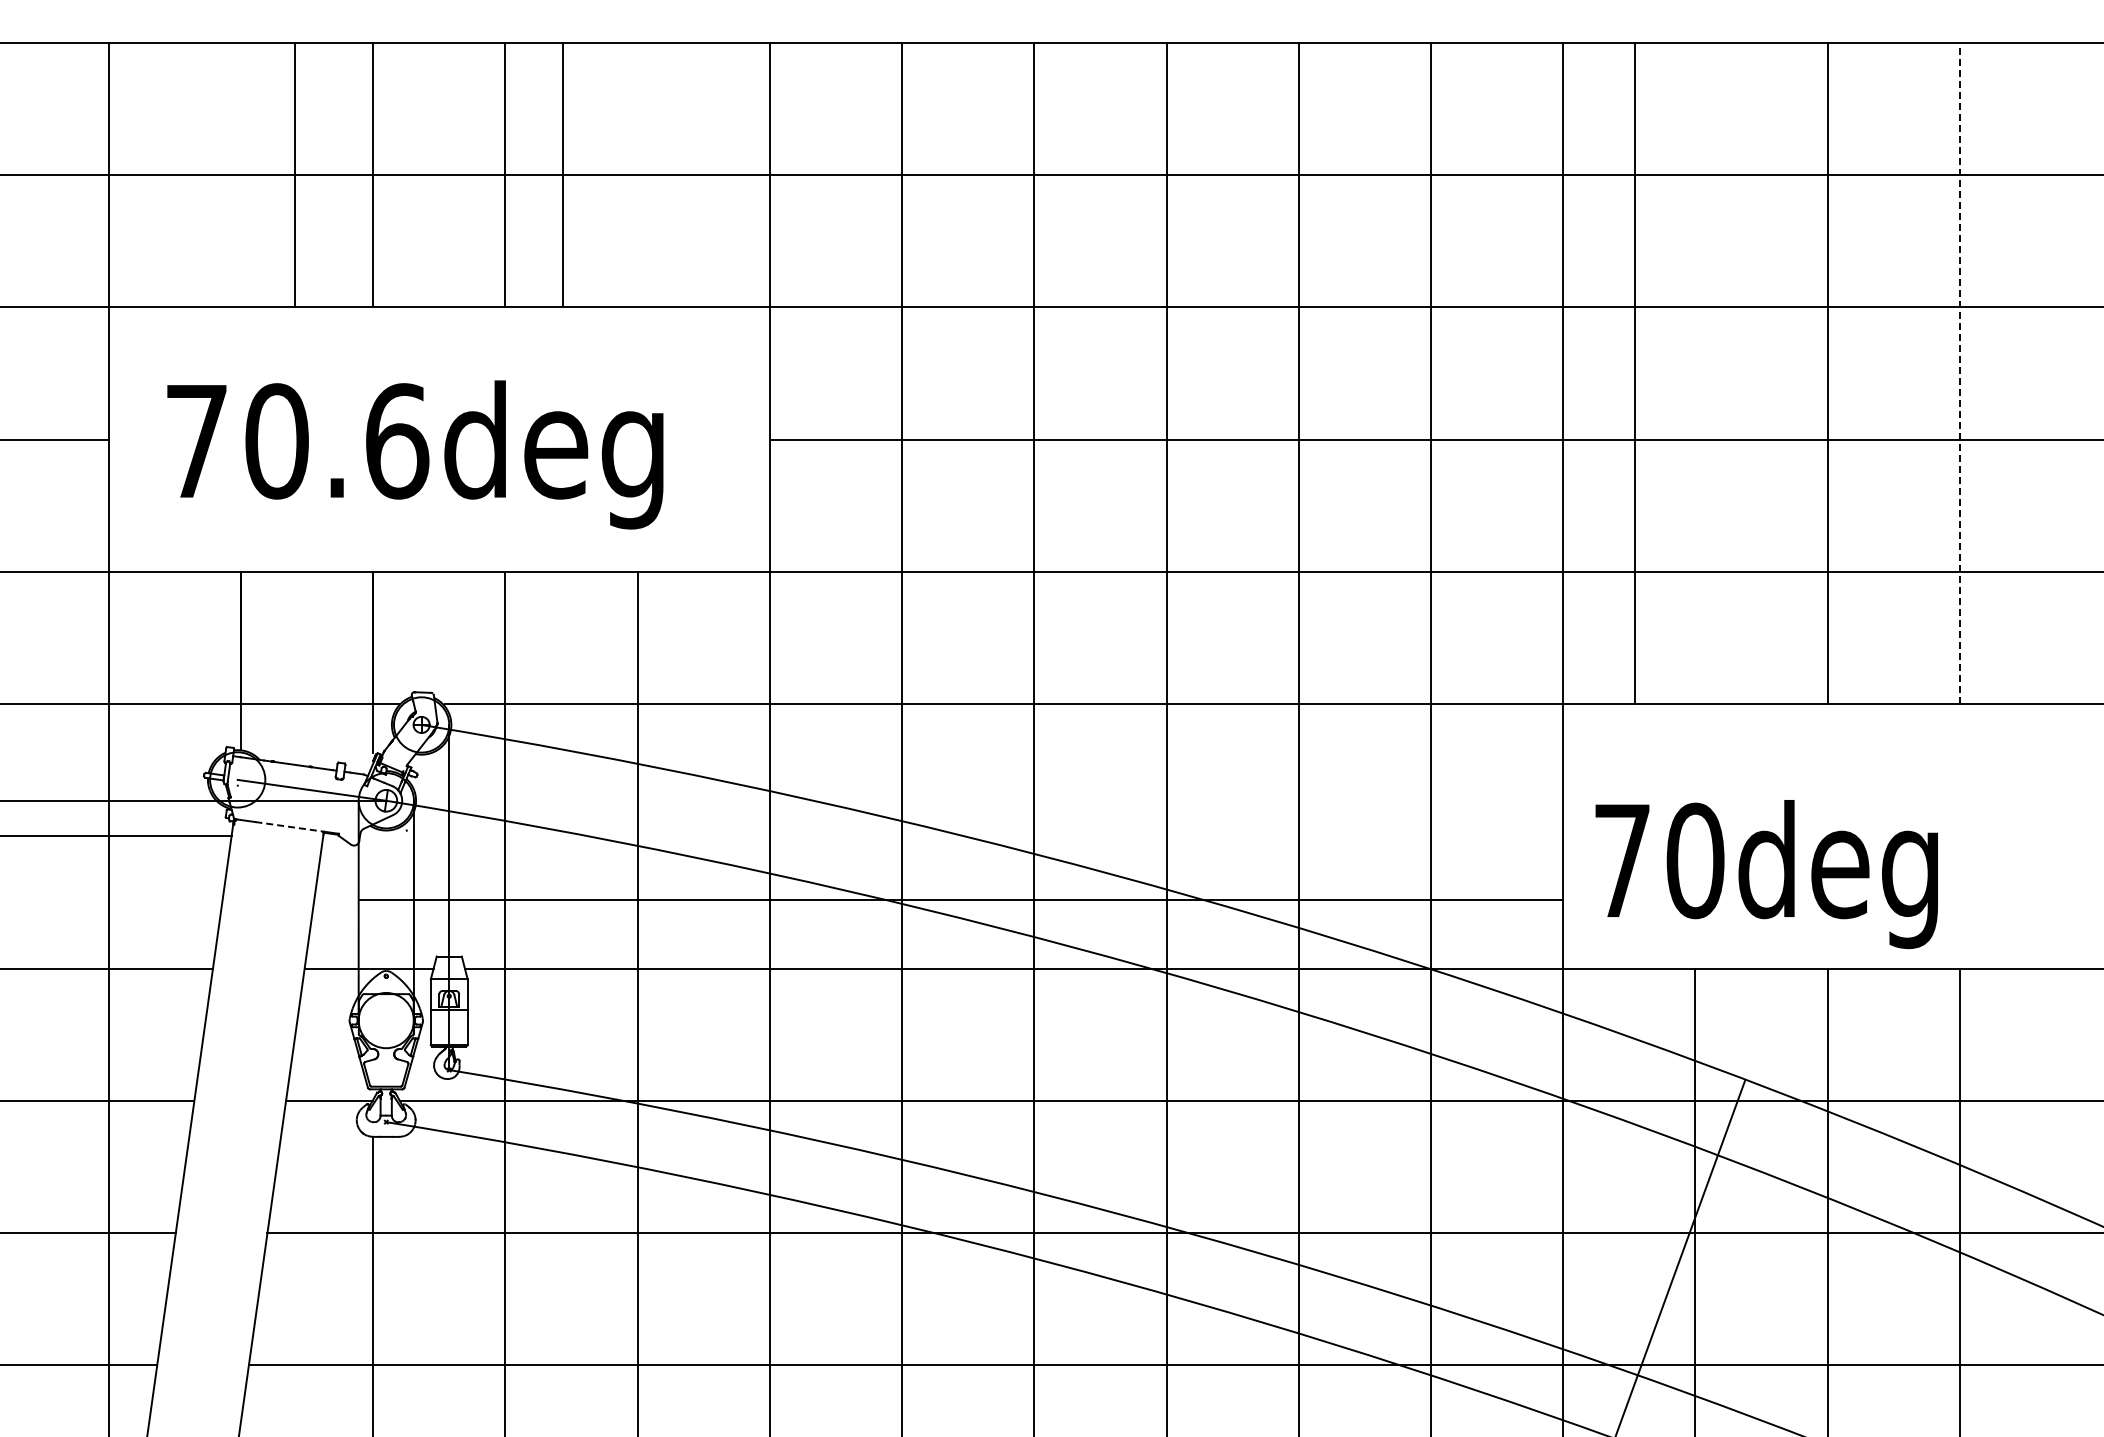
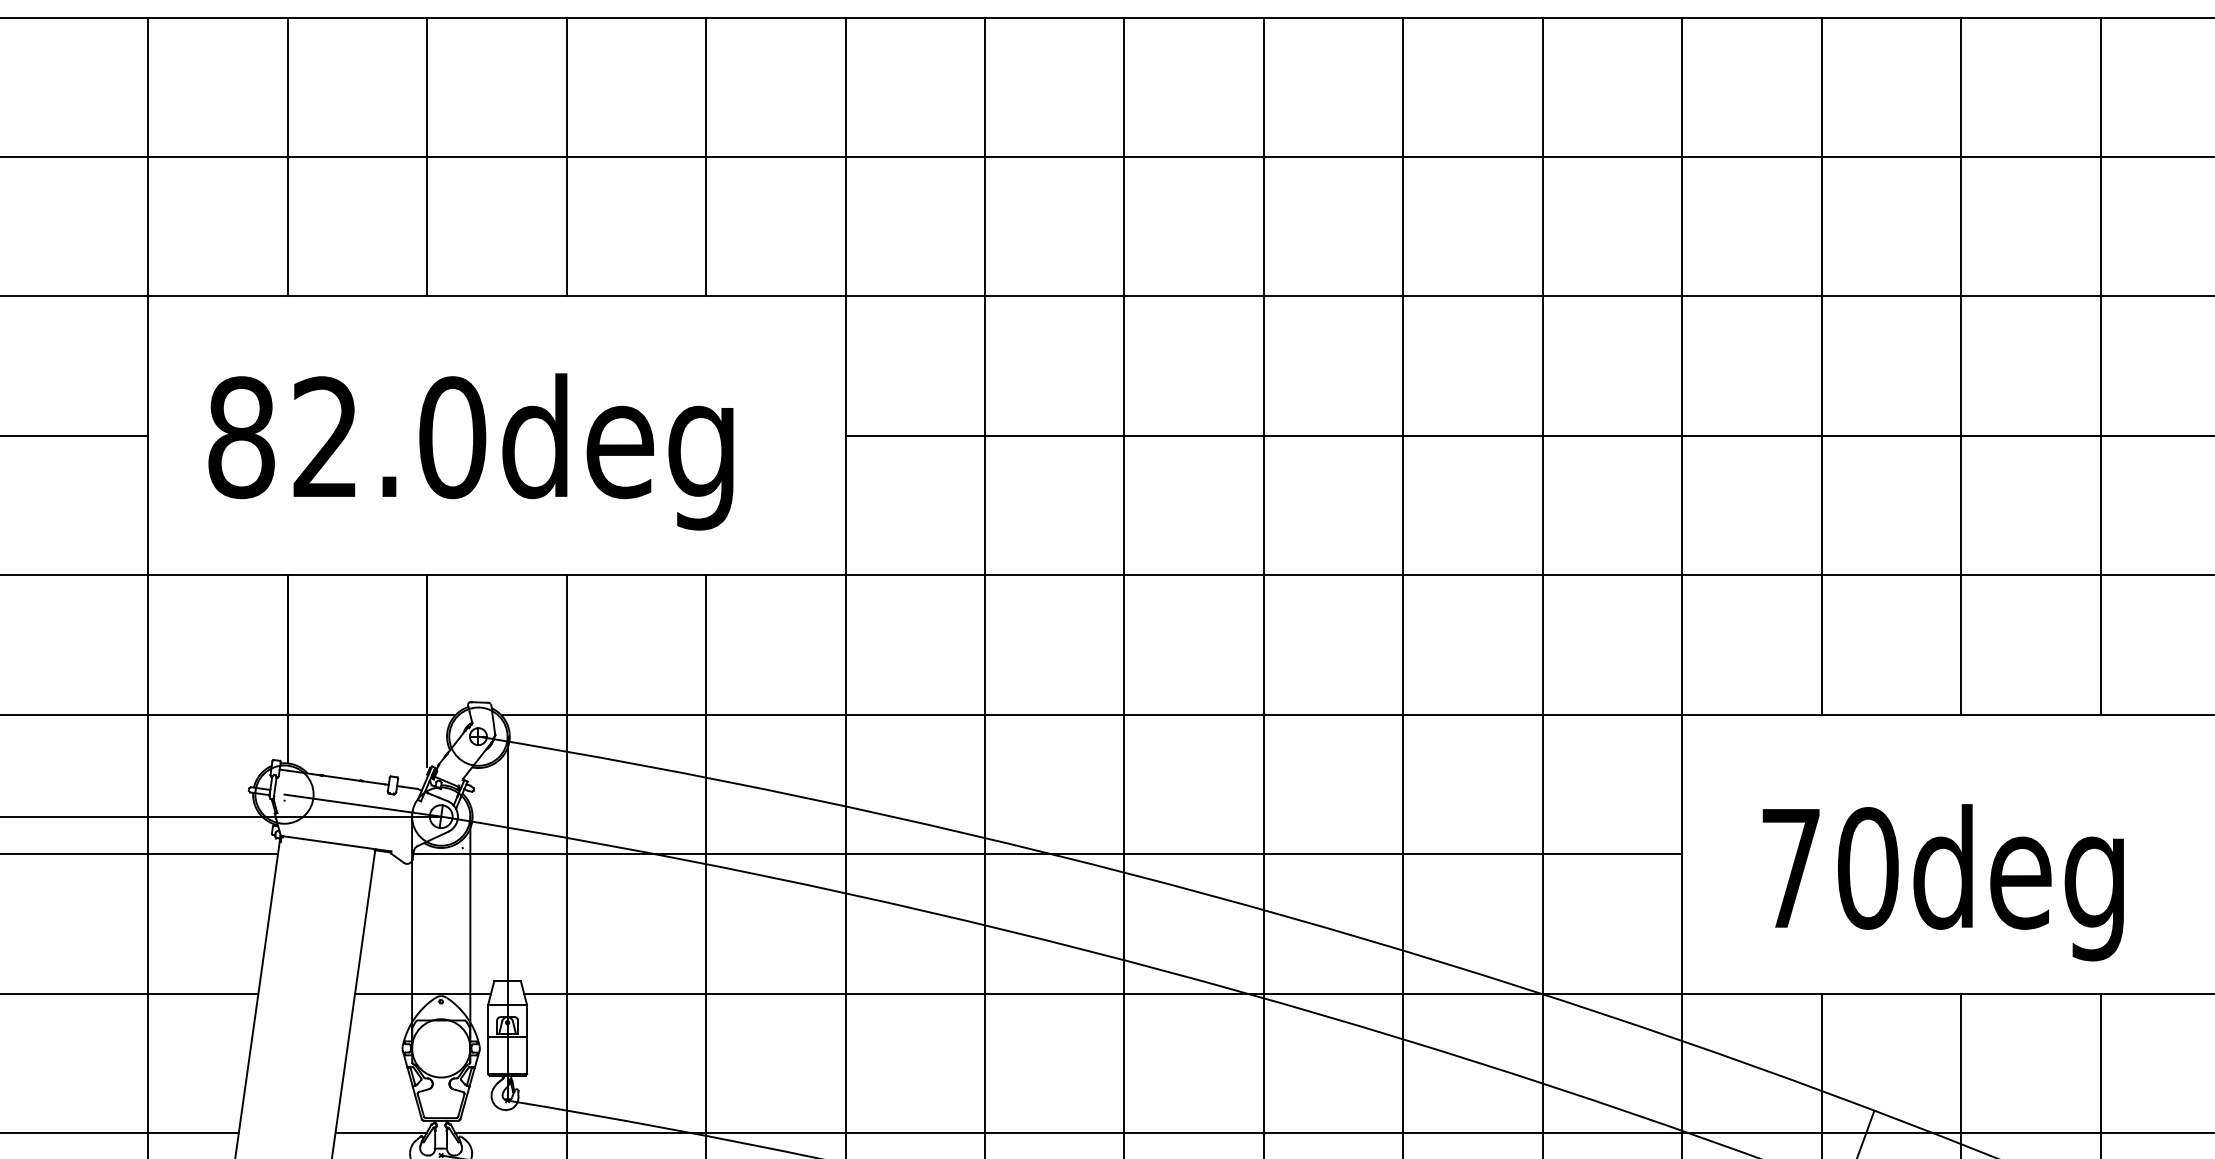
line: (294, 175) -> (287, 157), moved
line: (562, 175) -> (706, 157), moved
line: (1635, 373) -> (1821, 366), moved
line: (1959, 373) -> (2100, 366), dashed -> solid
text: (297, 441) -> (347, 437), 70.6deg -> 82.0deg
line: (289, 826) -> (339, 843), dashed -> solid
text: (1766, 874) -> (1943, 882), moved
line: (961, 900) -> (1047, 854), moved

